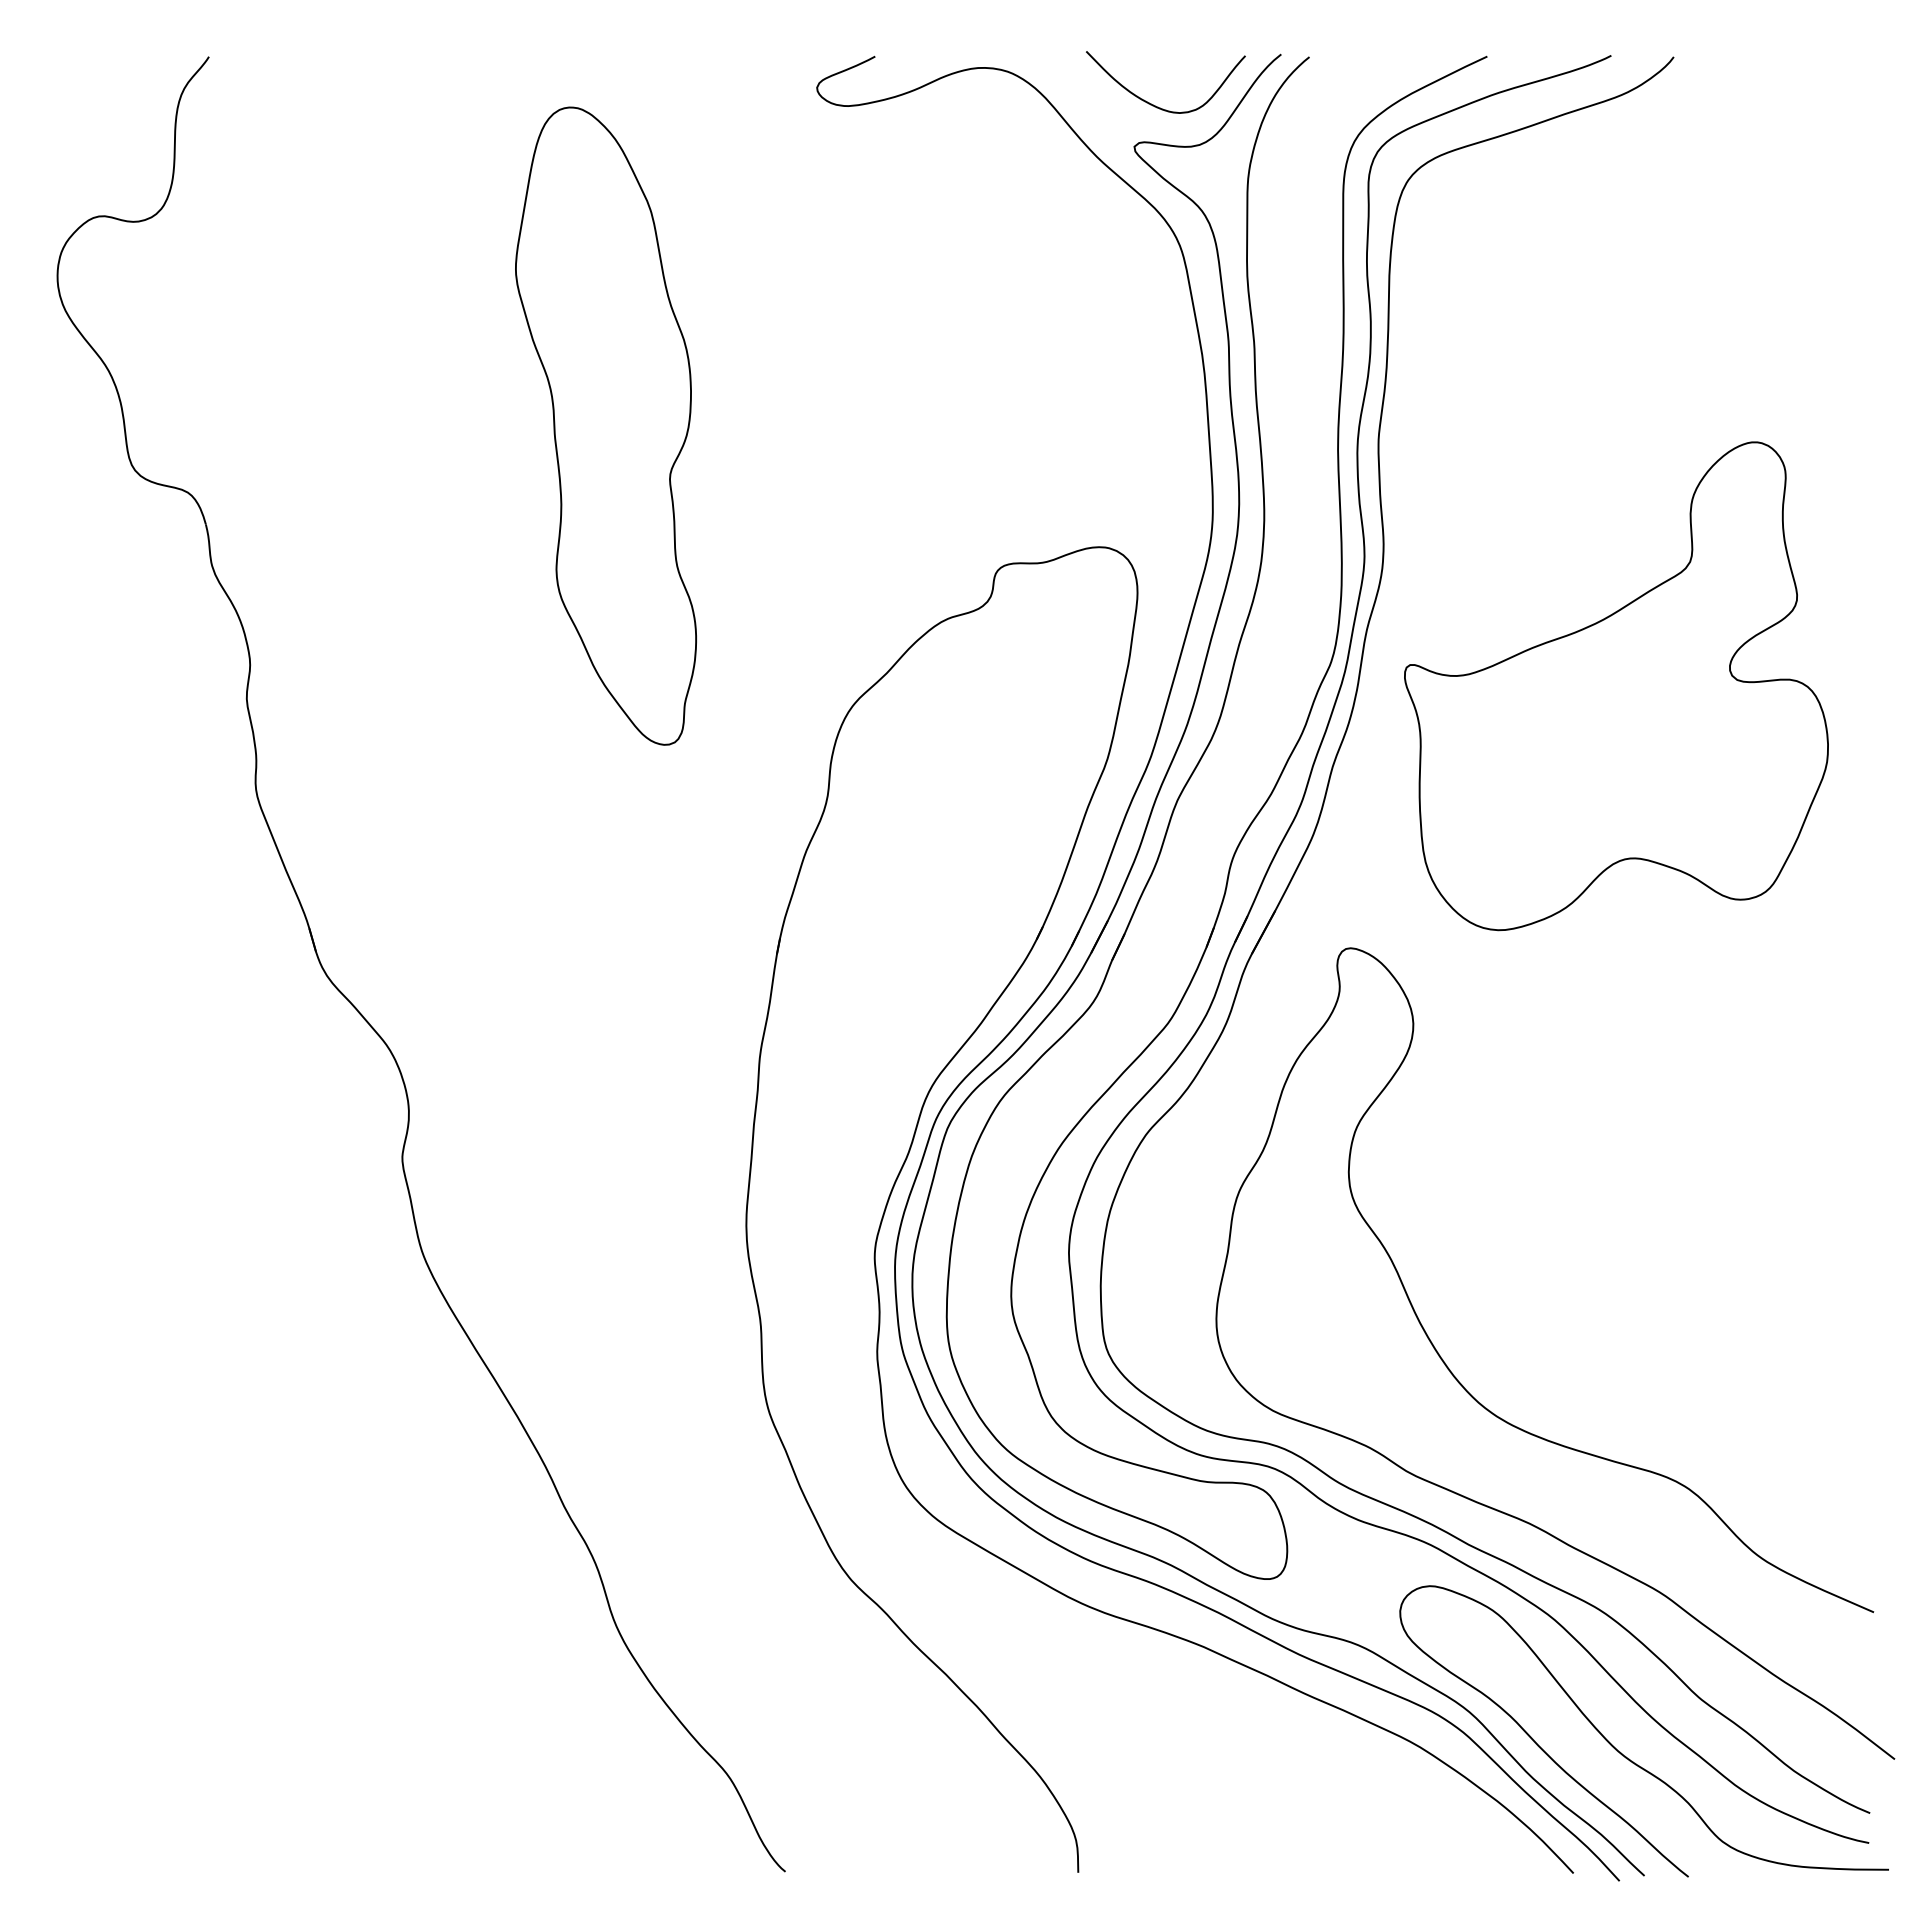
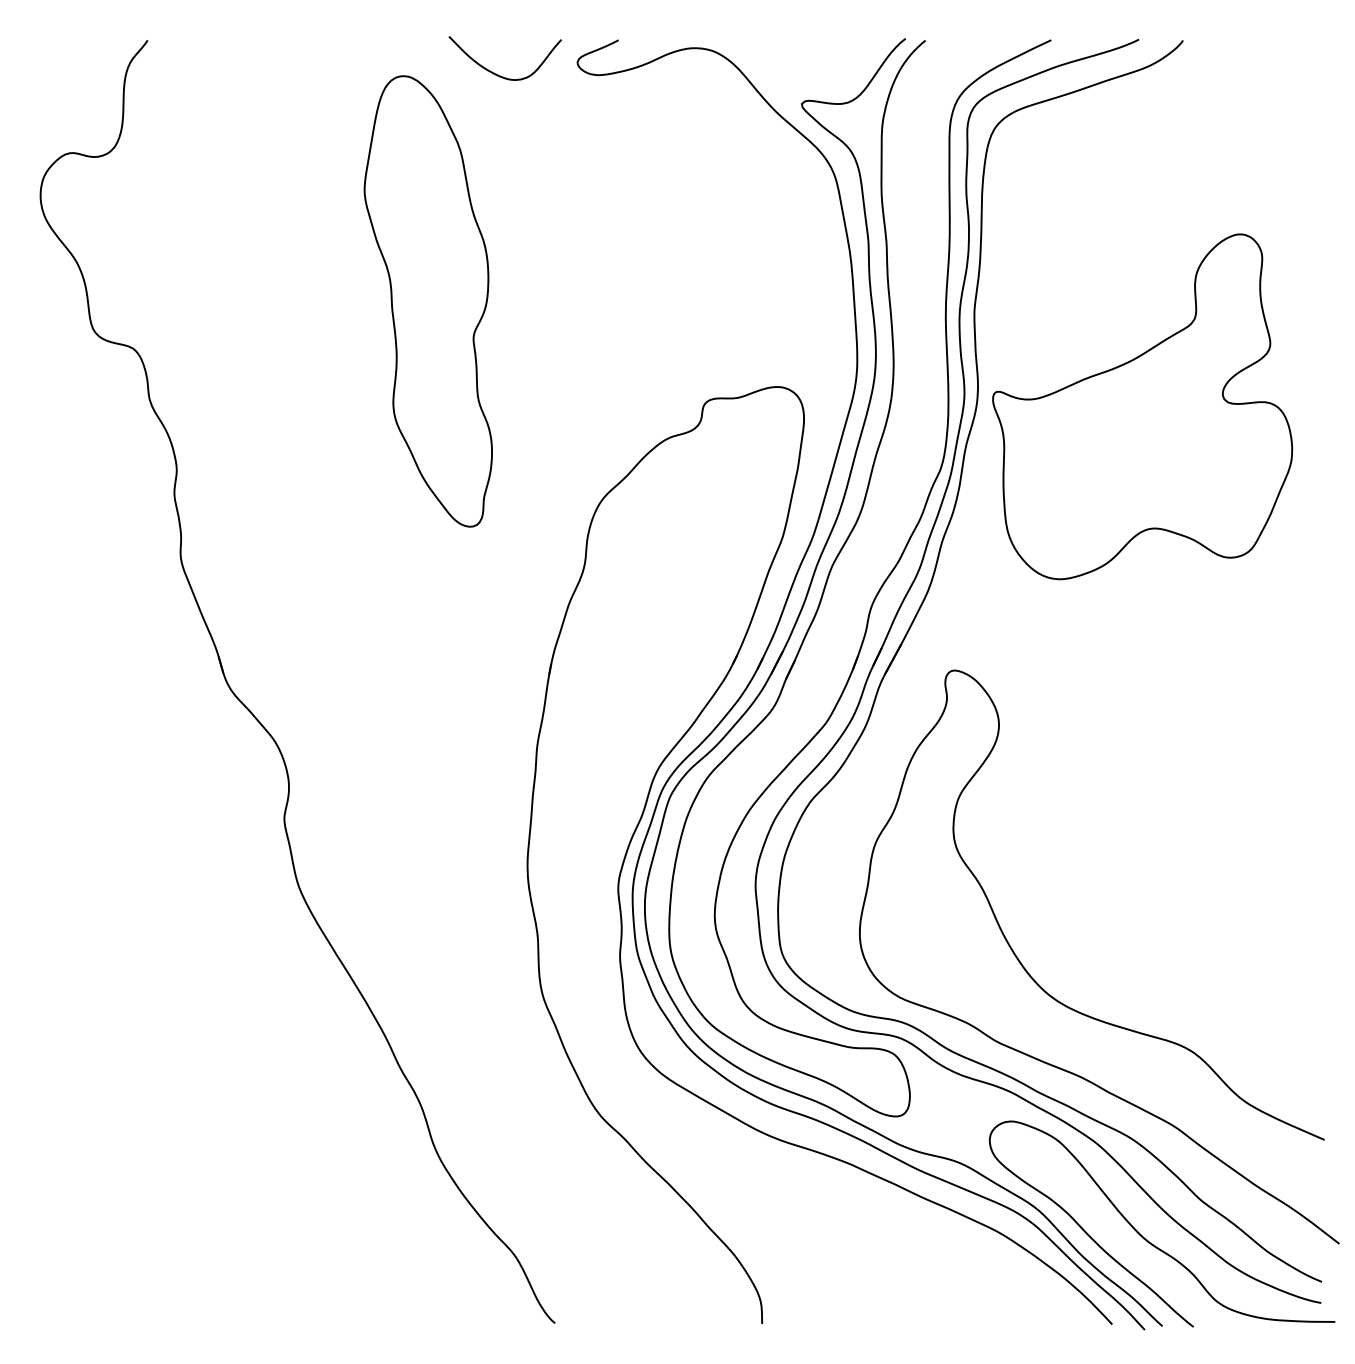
curve: (1158, 106) -> (500, 75), moved
part: (1616, 686) -> (1142, 407), moved

